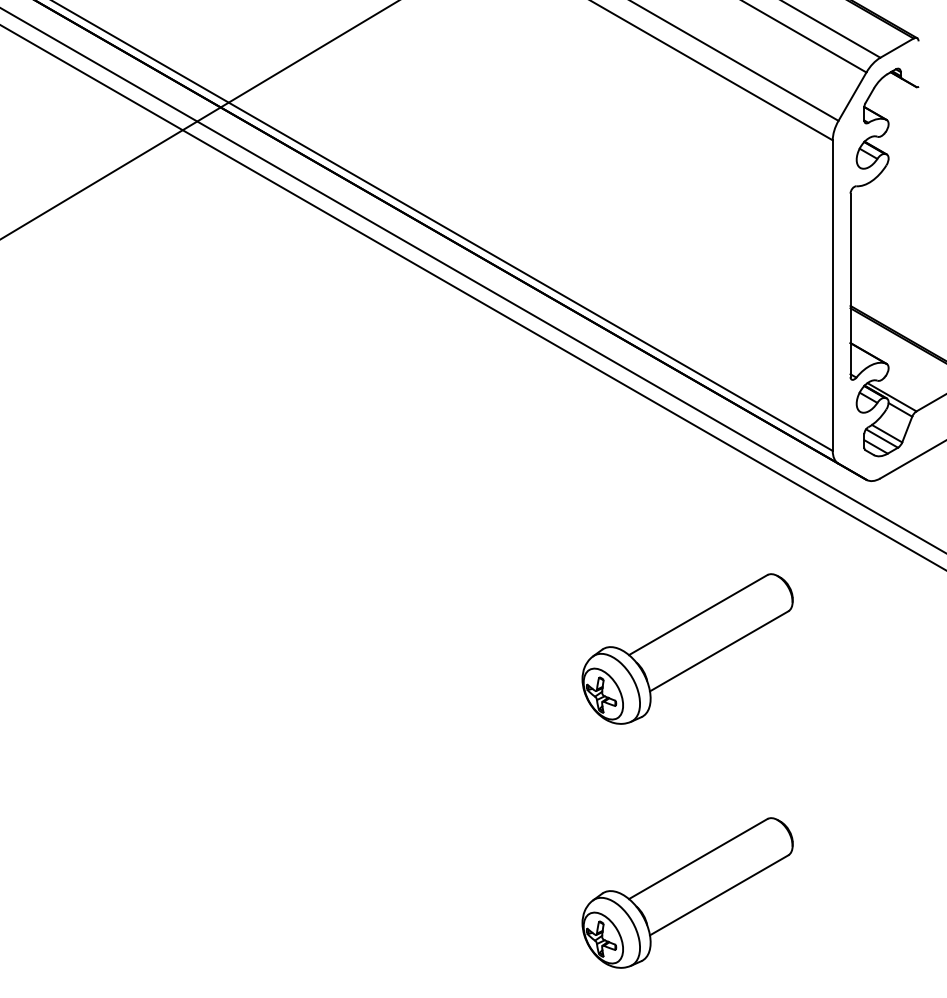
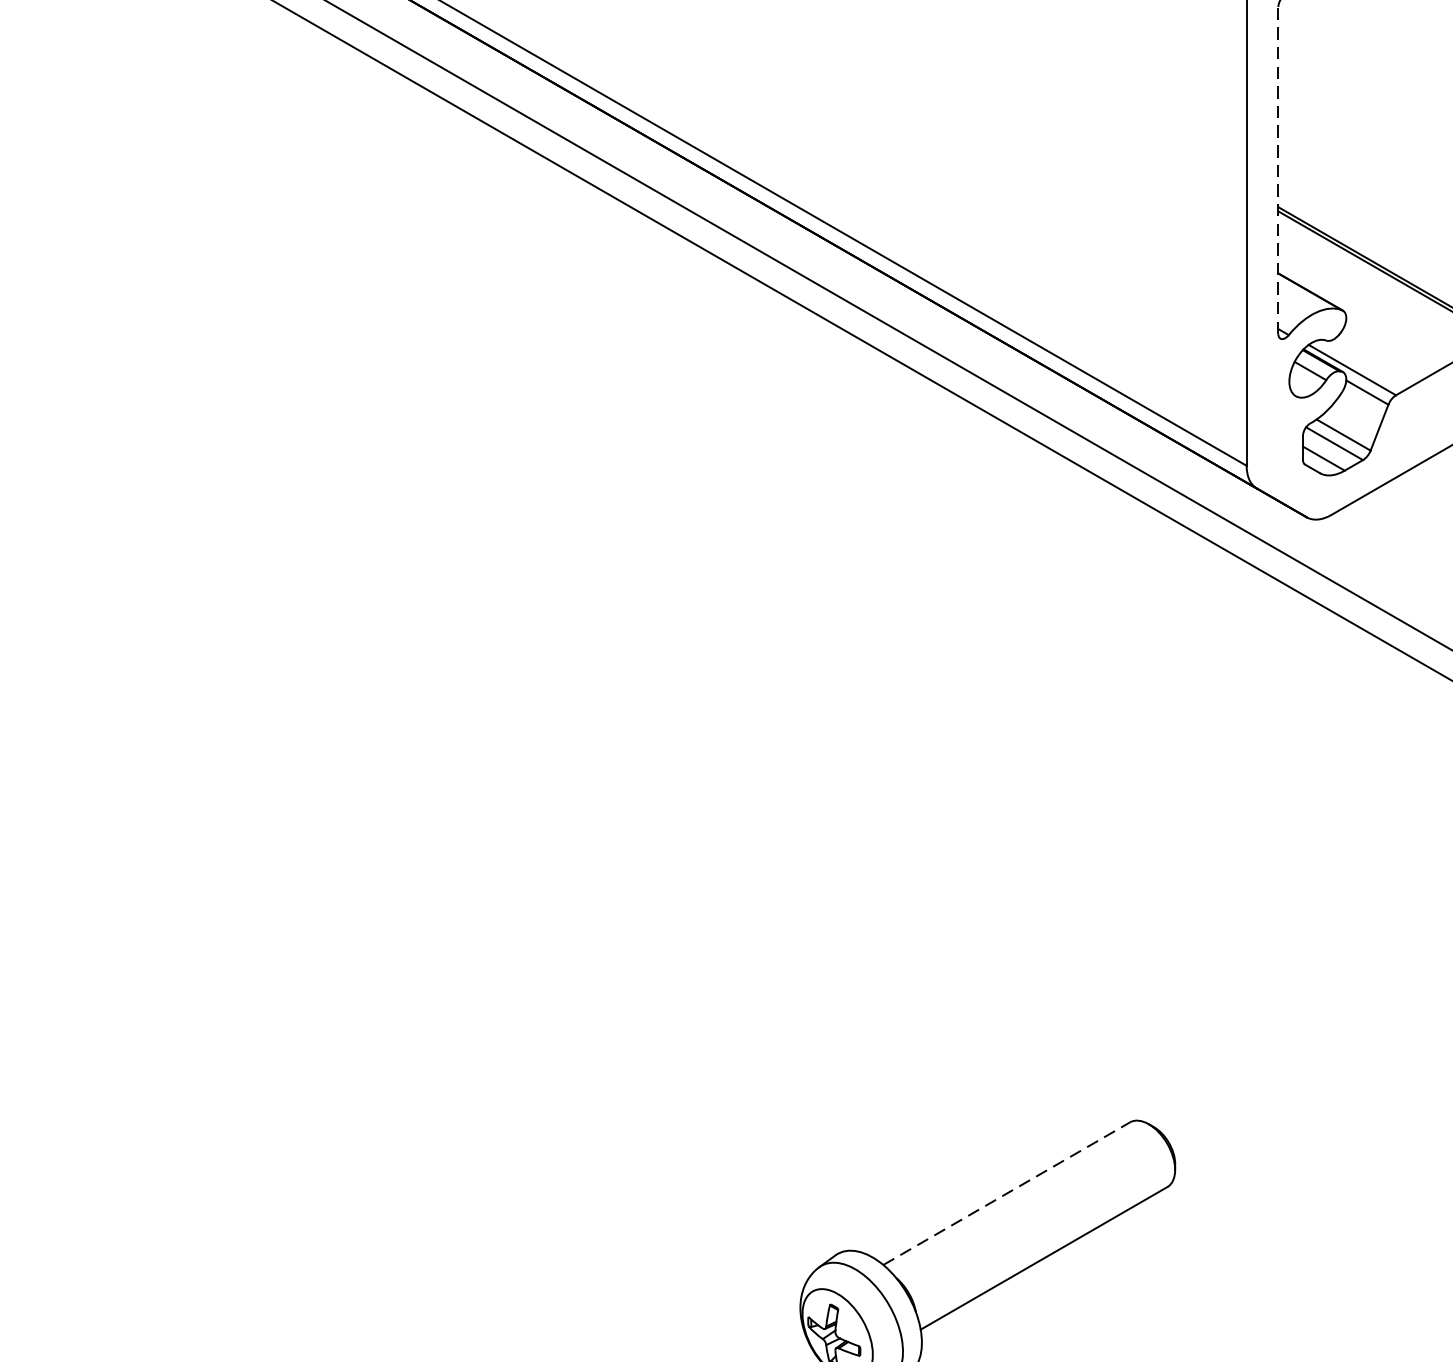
line: (850, 285) -> (1278, 170), solid -> dashed
part: (687, 648) -> (987, 818), removed
line: (698, 859) -> (1007, 1194), solid -> dashed

